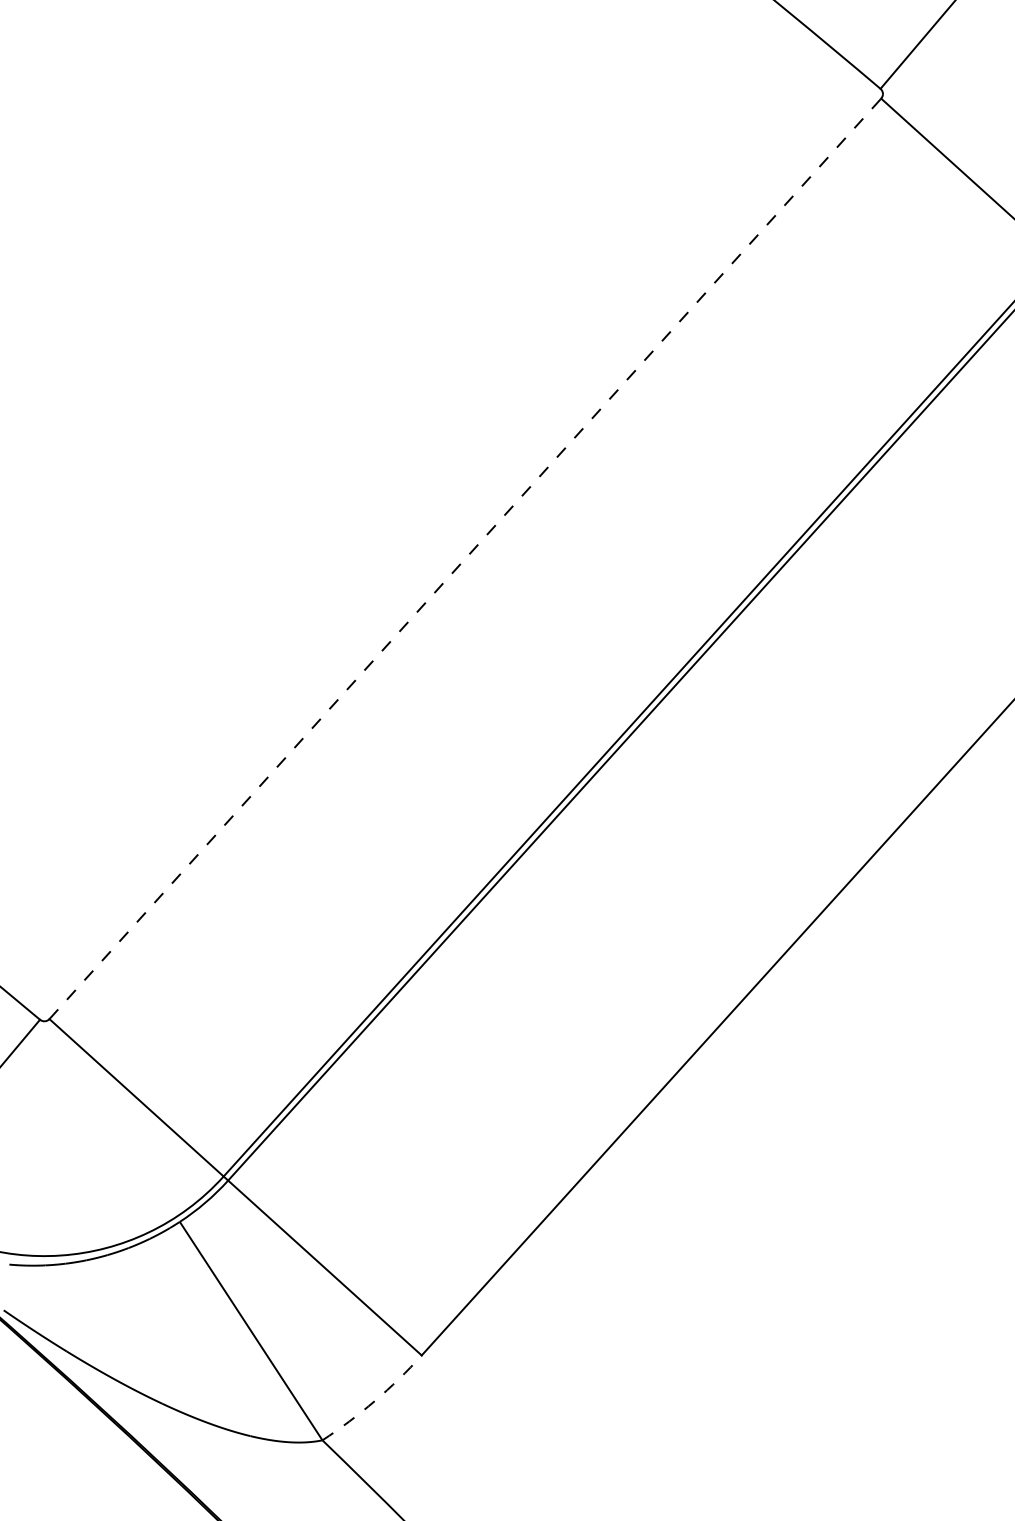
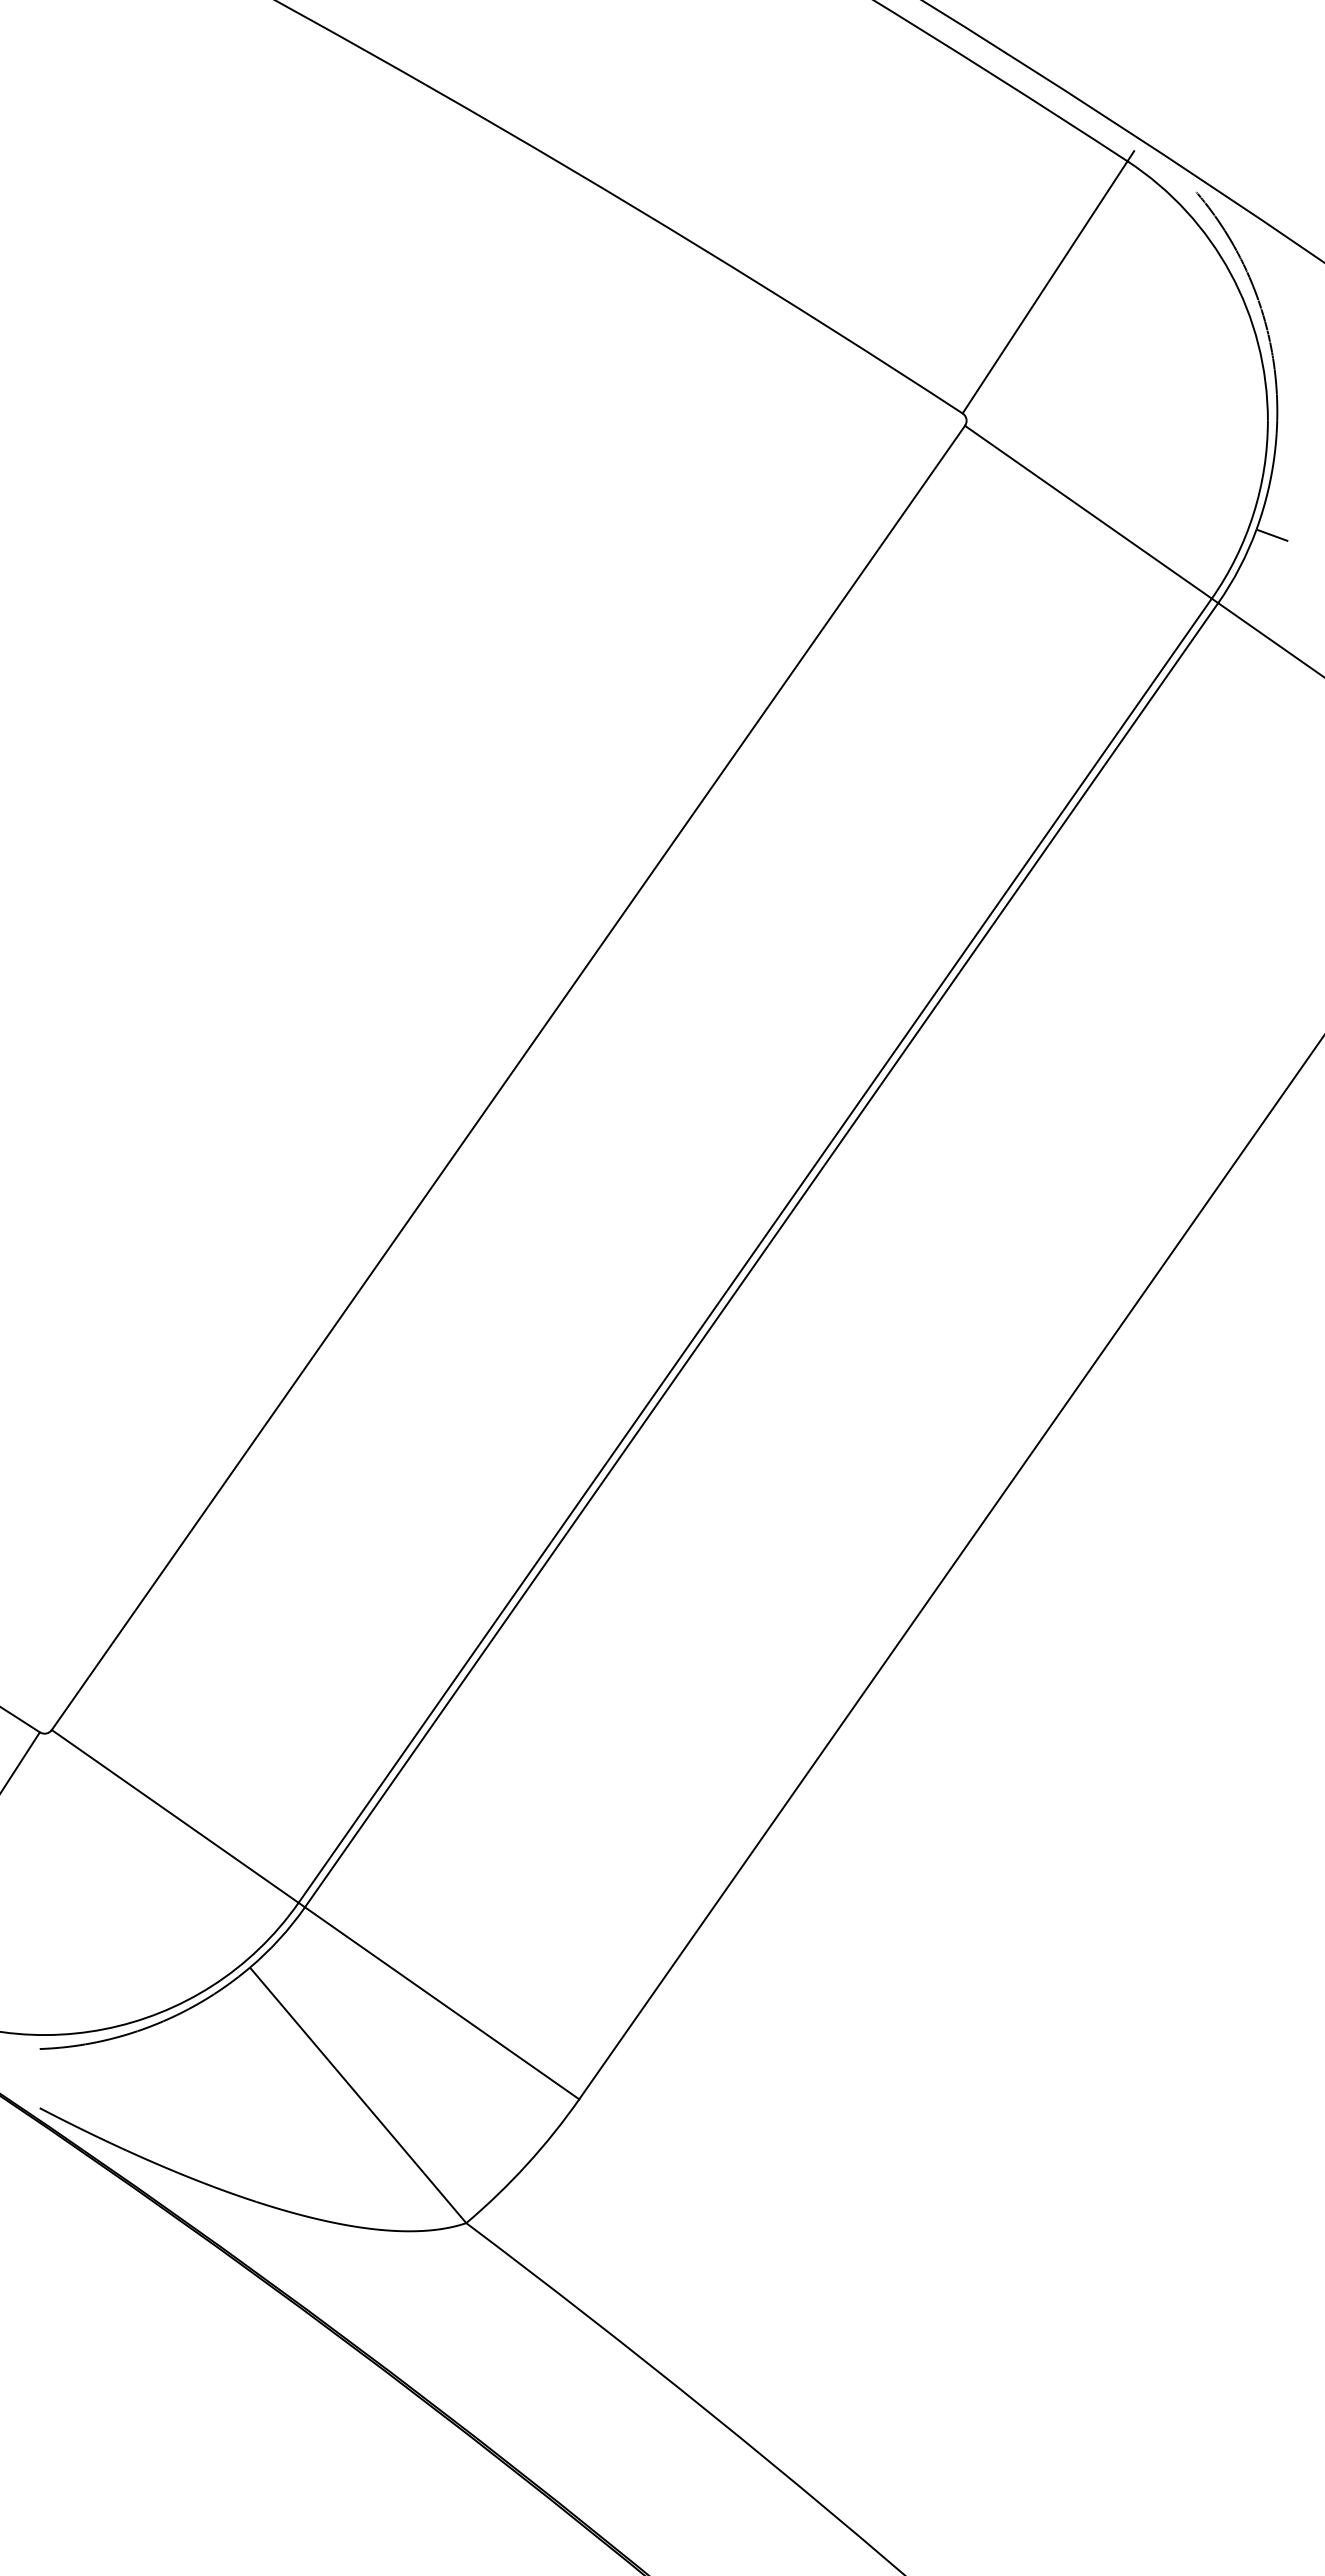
line: (465, 558) -> (508, 1077), dashed -> solid
arc: (374, 1400) -> (526, 2164), dashed -> solid

